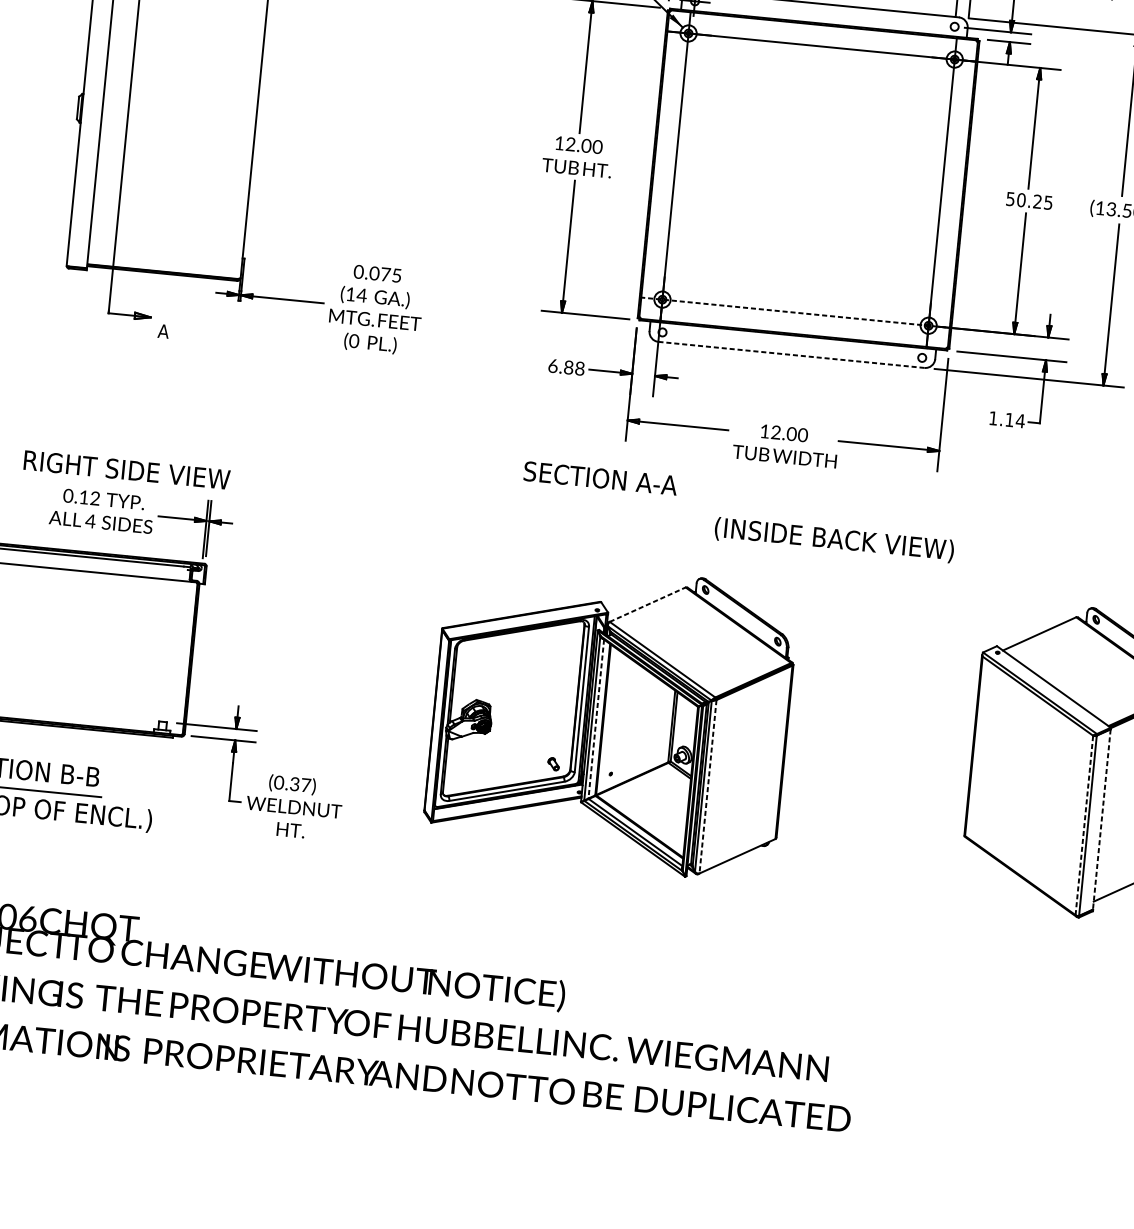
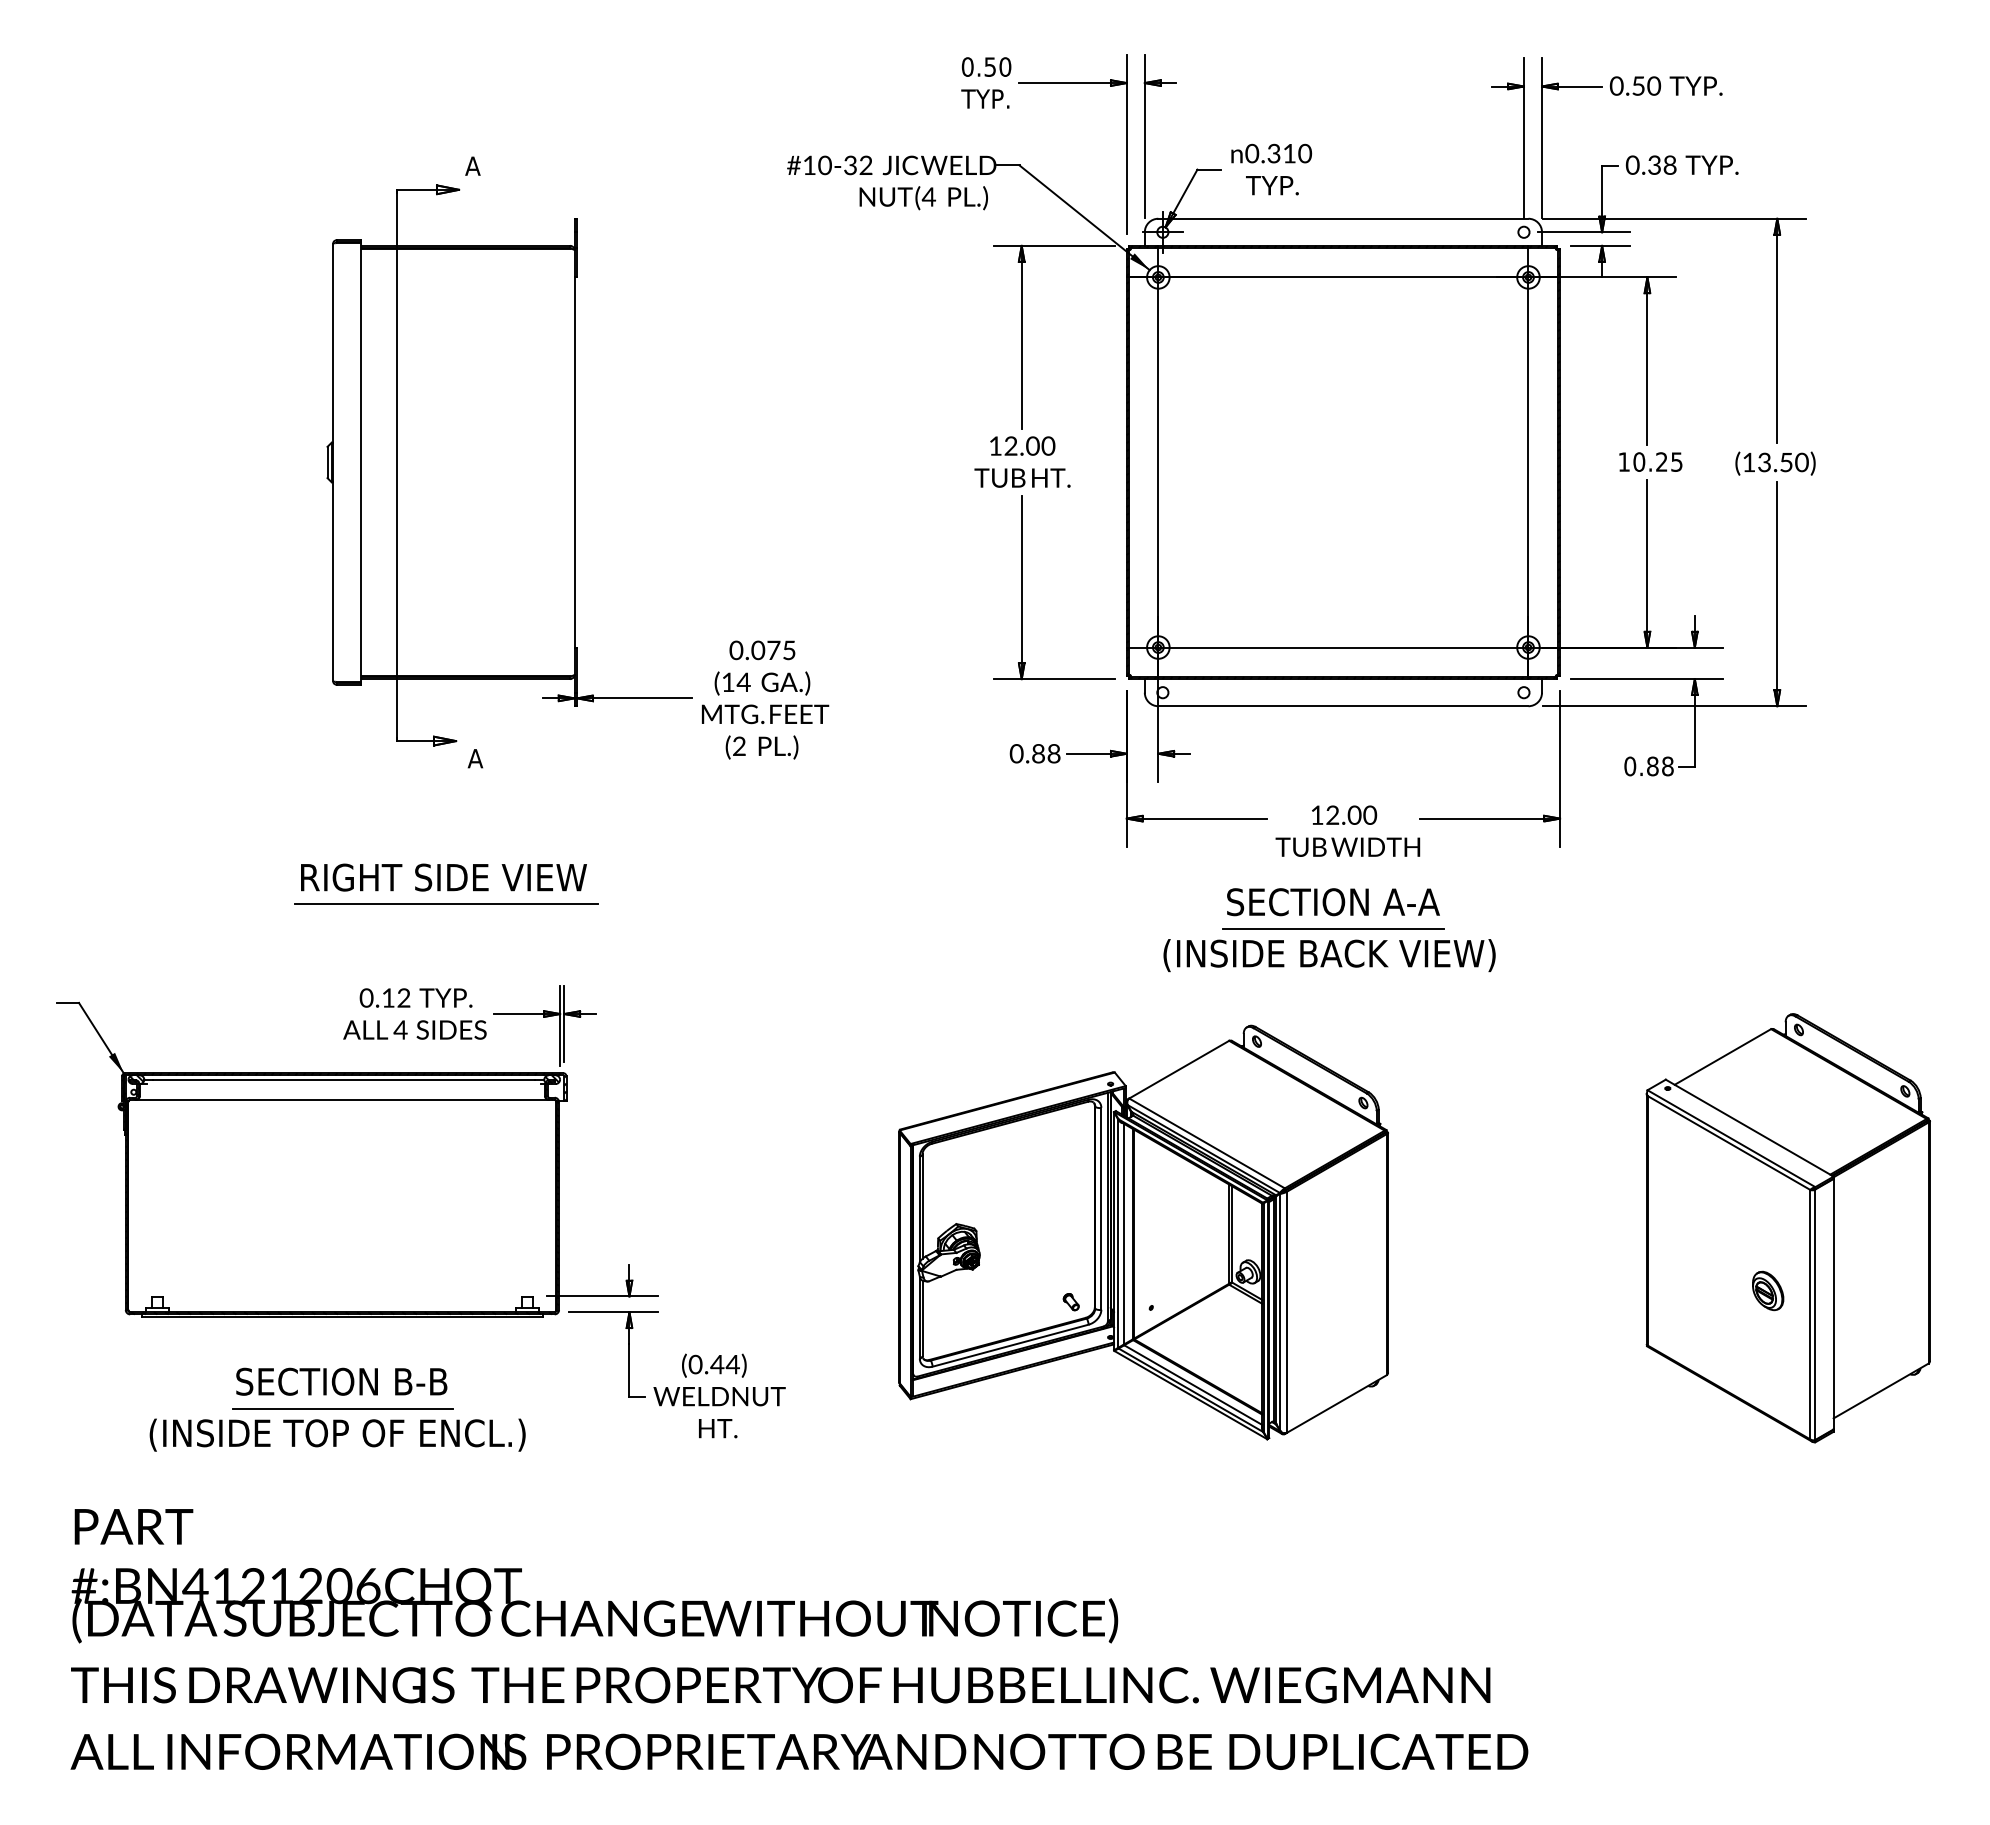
text: (1010, 198) -> (1623, 461), 50.25 -> 10.25
line: (795, 312) -> (1343, 647), dashed -> solid
text: (354, 341) -> (739, 746), (0 -> (2
line: (790, 355) -> (1342, 706), dashed -> solid
text: (553, 365) -> (1016, 753), 6.88 -> 0.88
text: (1007, 419) -> (1649, 766), 1.14 -> 0.88
line: (132, 434) -> (446, 904), added
text: (126, 469) -> (443, 877), moved
text: (600, 478) -> (1333, 902), moved
line: (768, 514) -> (1333, 928), added
text: (834, 540) -> (1329, 955), moved
line: (647, 604) -> (1179, 1069), dashed -> solid
line: (596, 719) -> (1123, 1234), dashed -> solid
text: (299, 784) -> (724, 1364), (0.37) -> (0.44)
line: (707, 786) -> (1286, 1312), dashed -> solid
part: (1055, 805) -> (1768, 1290), added
line: (1101, 819) -> (1833, 1304), dashed -> solid
line: (1084, 825) -> (1810, 1314), dashed -> solid

